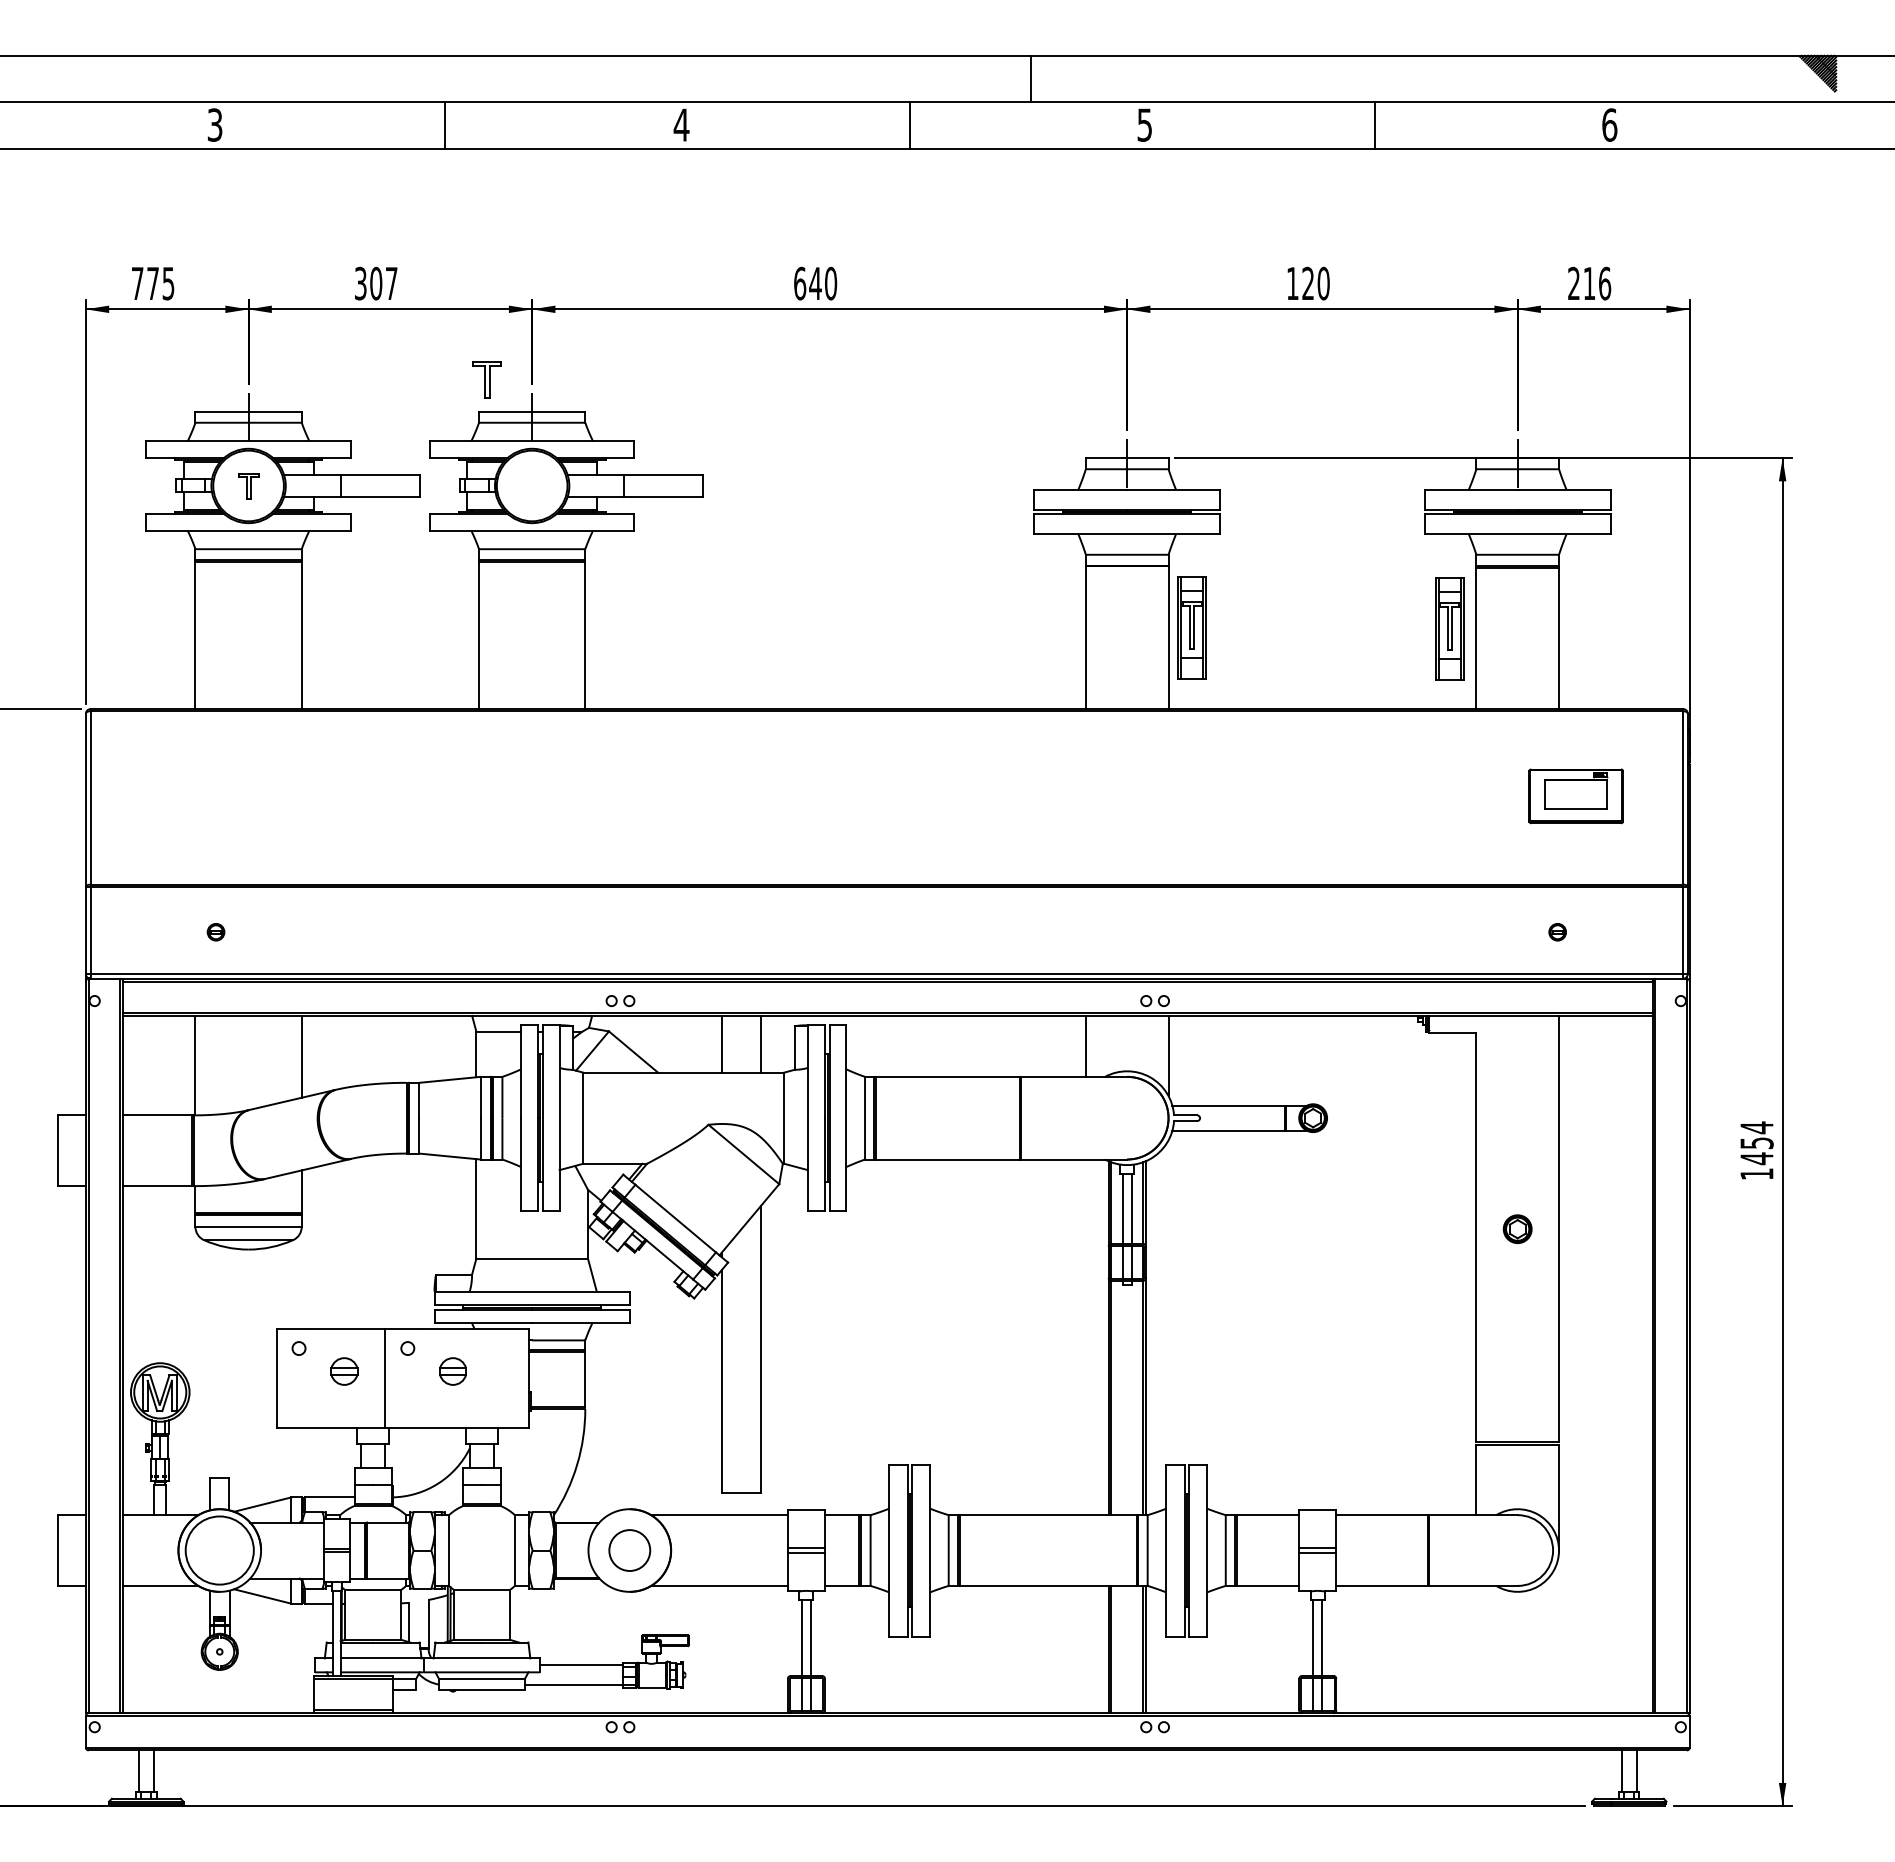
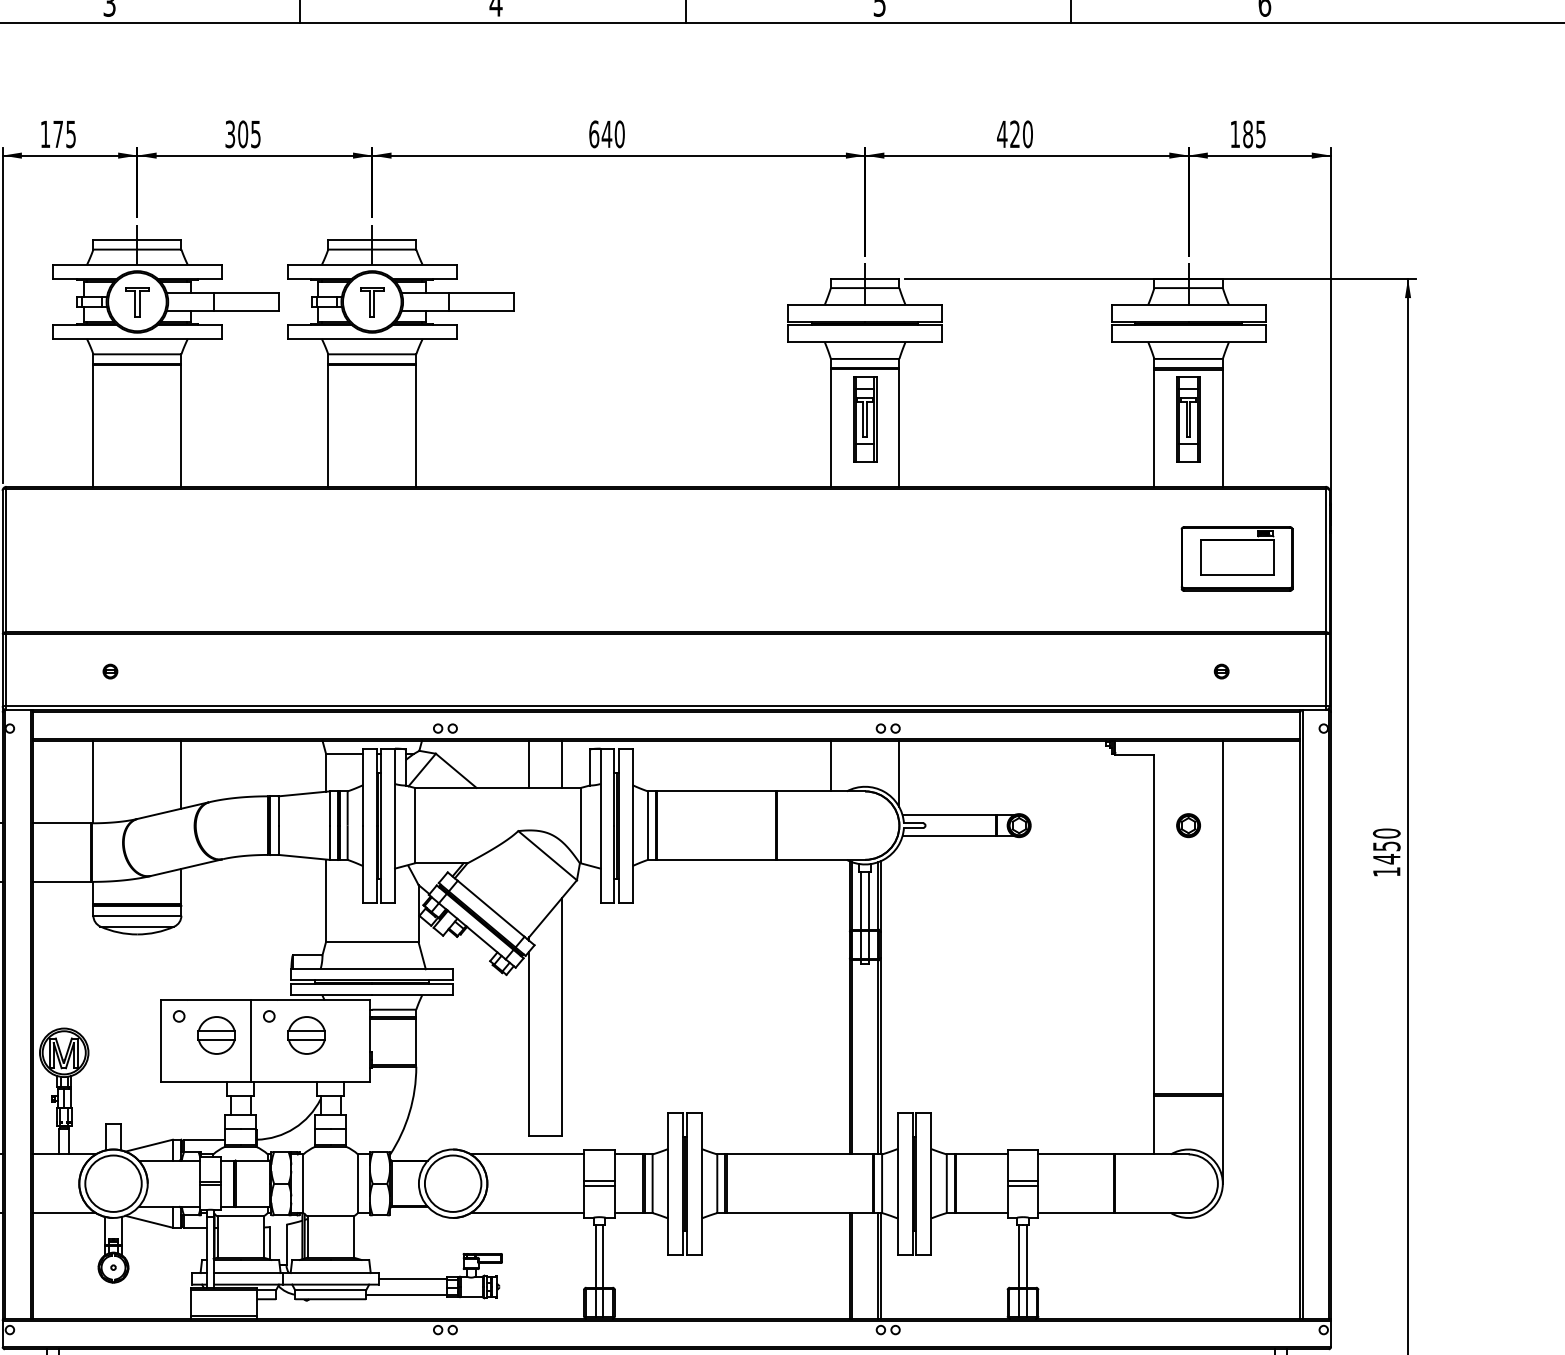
text: (137, 283) -> (45, 134), 775 -> 175
text: (391, 283) -> (255, 134), 307 -> 305
text: (1292, 283) -> (1002, 134), 120 -> 420
text: (1589, 283) -> (1248, 134), 216 -> 185
part: (486, 379) -> (371, 302), moved
part: (248, 486) -> (137, 302), size x1.43
part: (1191, 627) -> (864, 419), moved
part: (1449, 628) -> (1188, 419), moved
part: (1575, 796) -> (1236, 559), size x1.43
text: (1756, 1127) -> (1386, 833), 1454 -> 1450
part: (1517, 1228) -> (1188, 825), moved
part: (344, 1371) -> (216, 1035), size x1.67
part: (452, 1371) -> (306, 1035), size x1.67
circle: (629, 1550) -> (452, 1183), size x1.67

